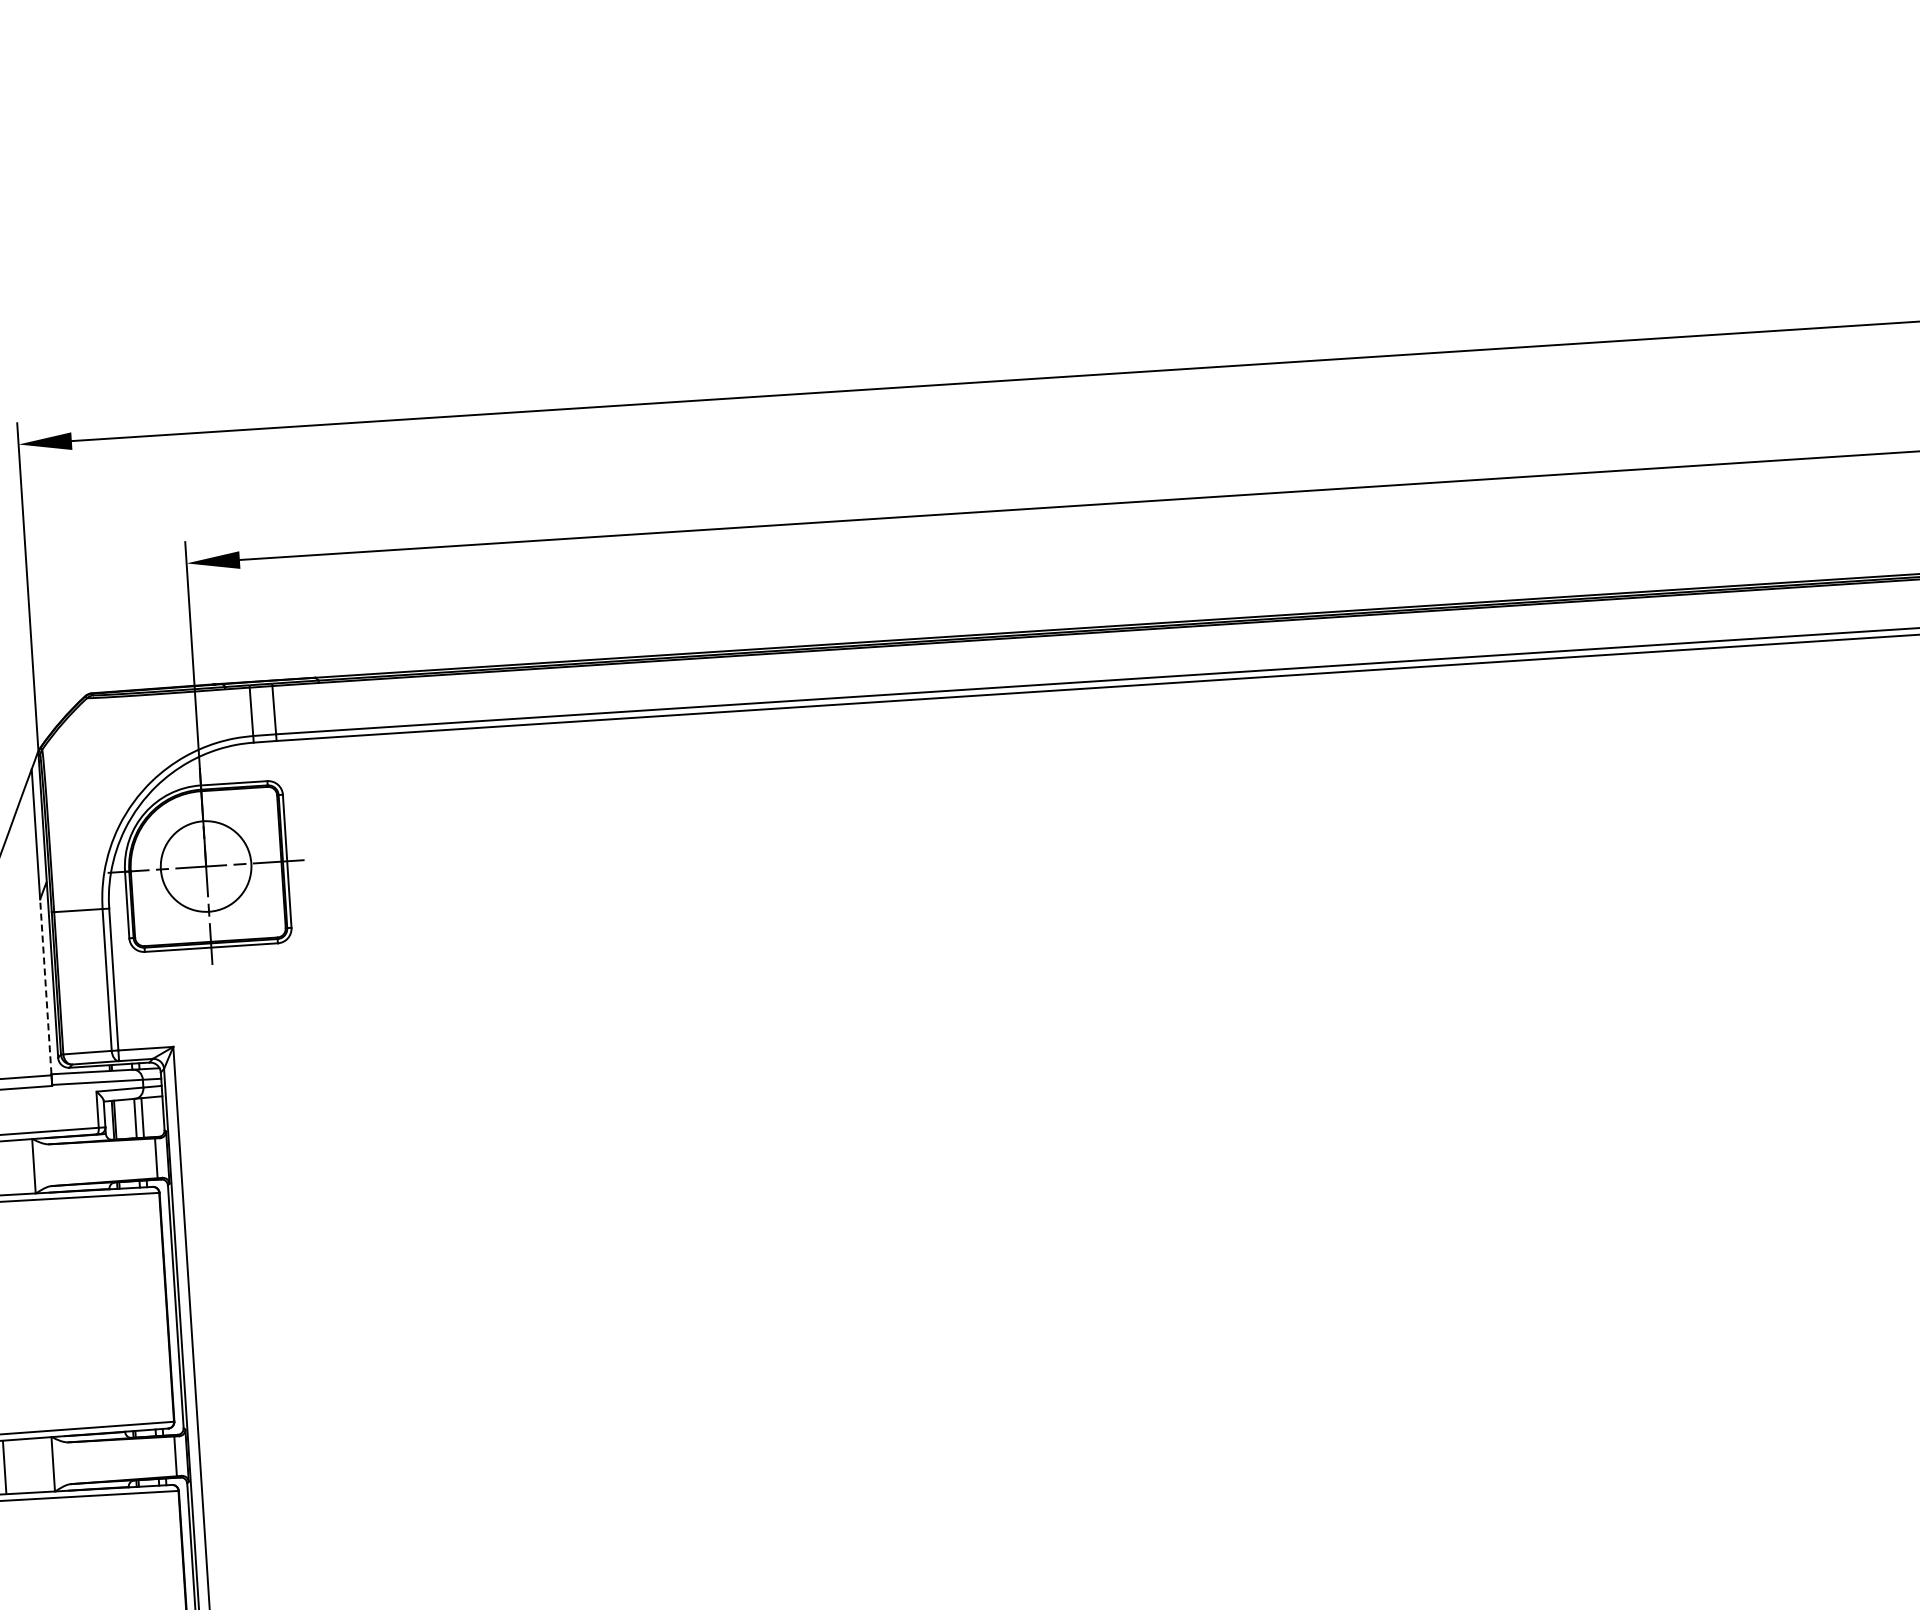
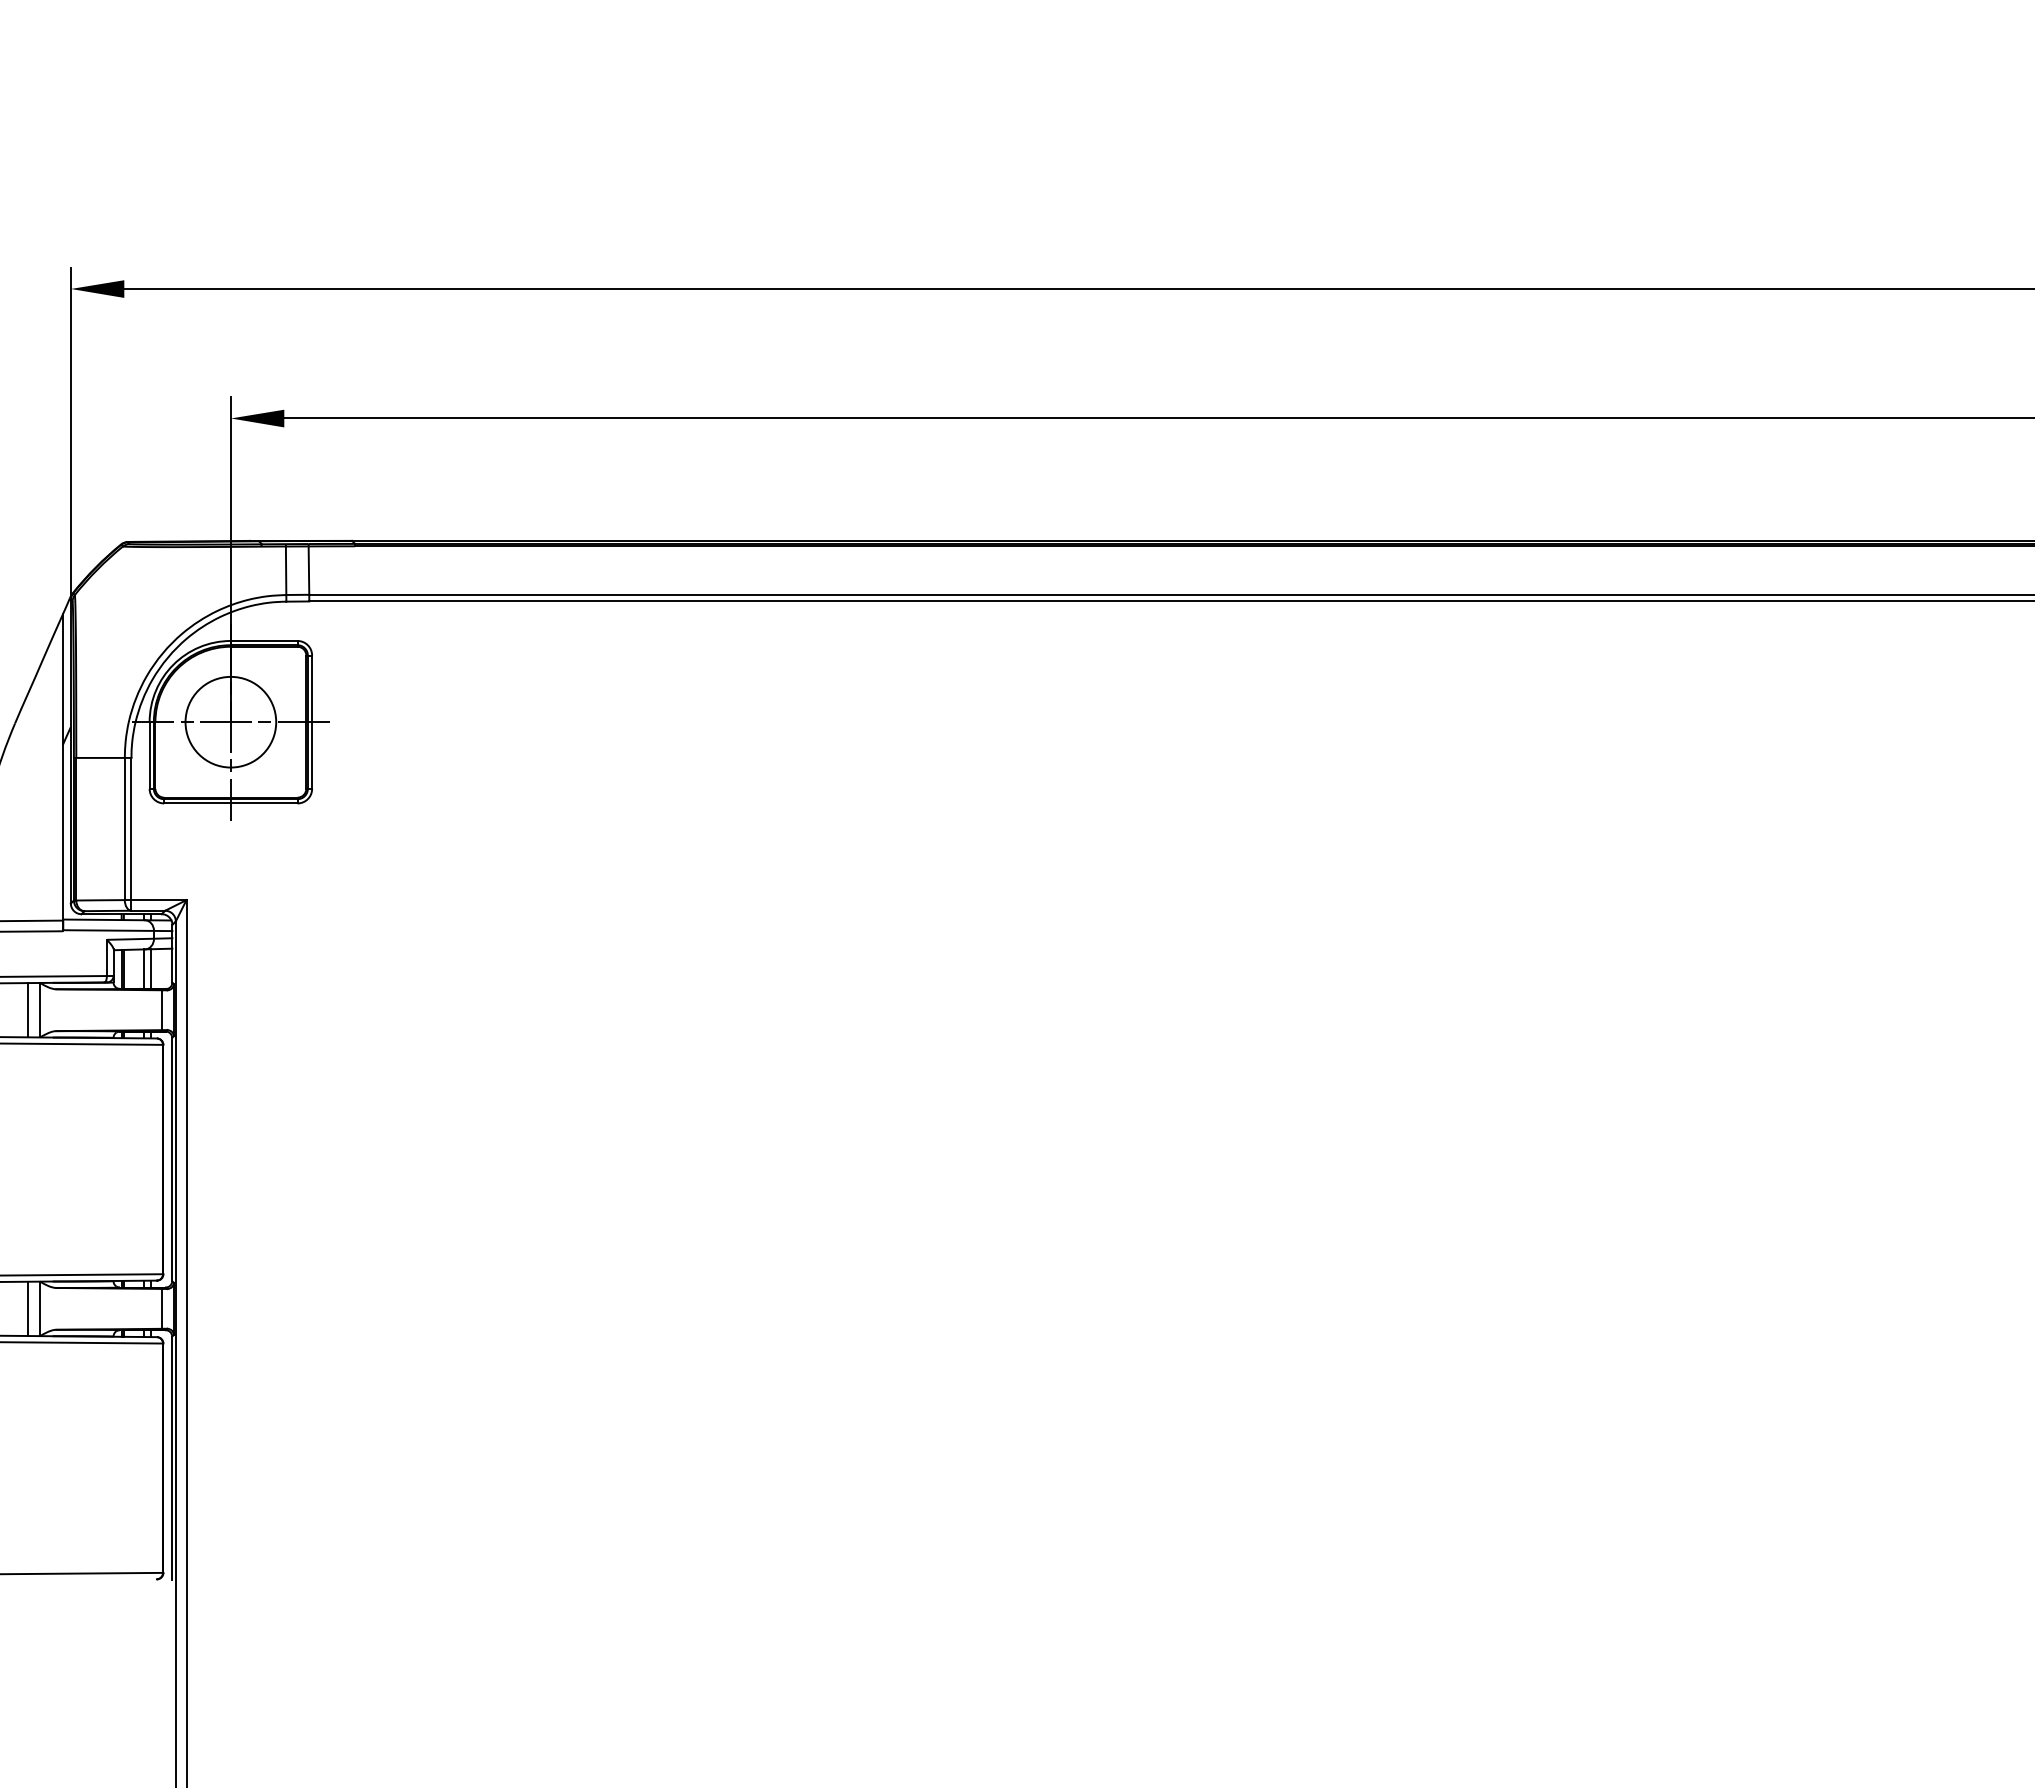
line: (46, 986) -> (63, 831), dashed -> solid
line: (22, 1167) -> (28, 1010), added
line: (42, 1464) -> (28, 1308), added

